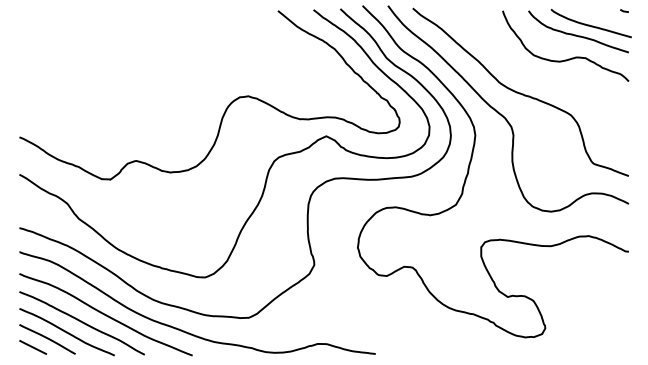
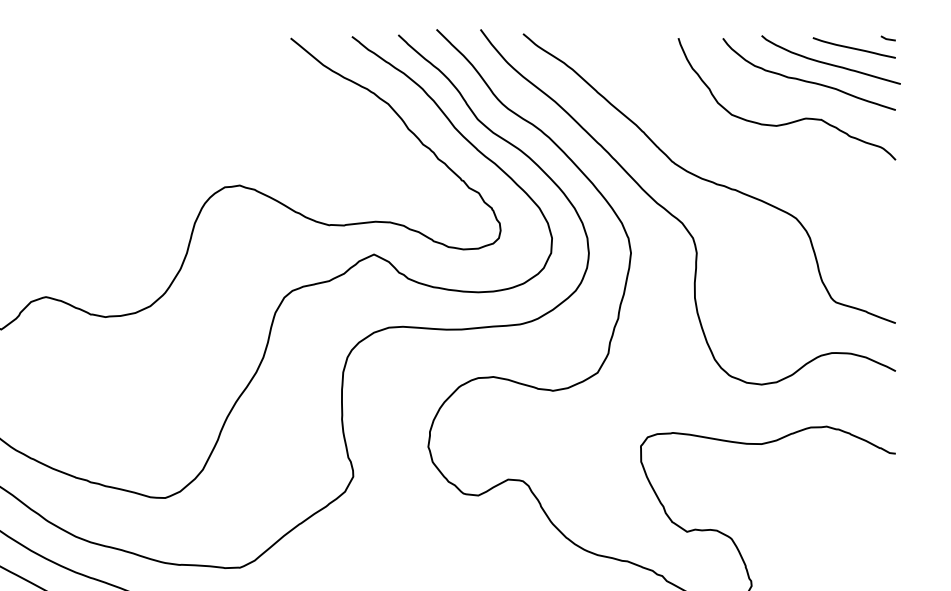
line: (604, 16) -> (853, 47), added

